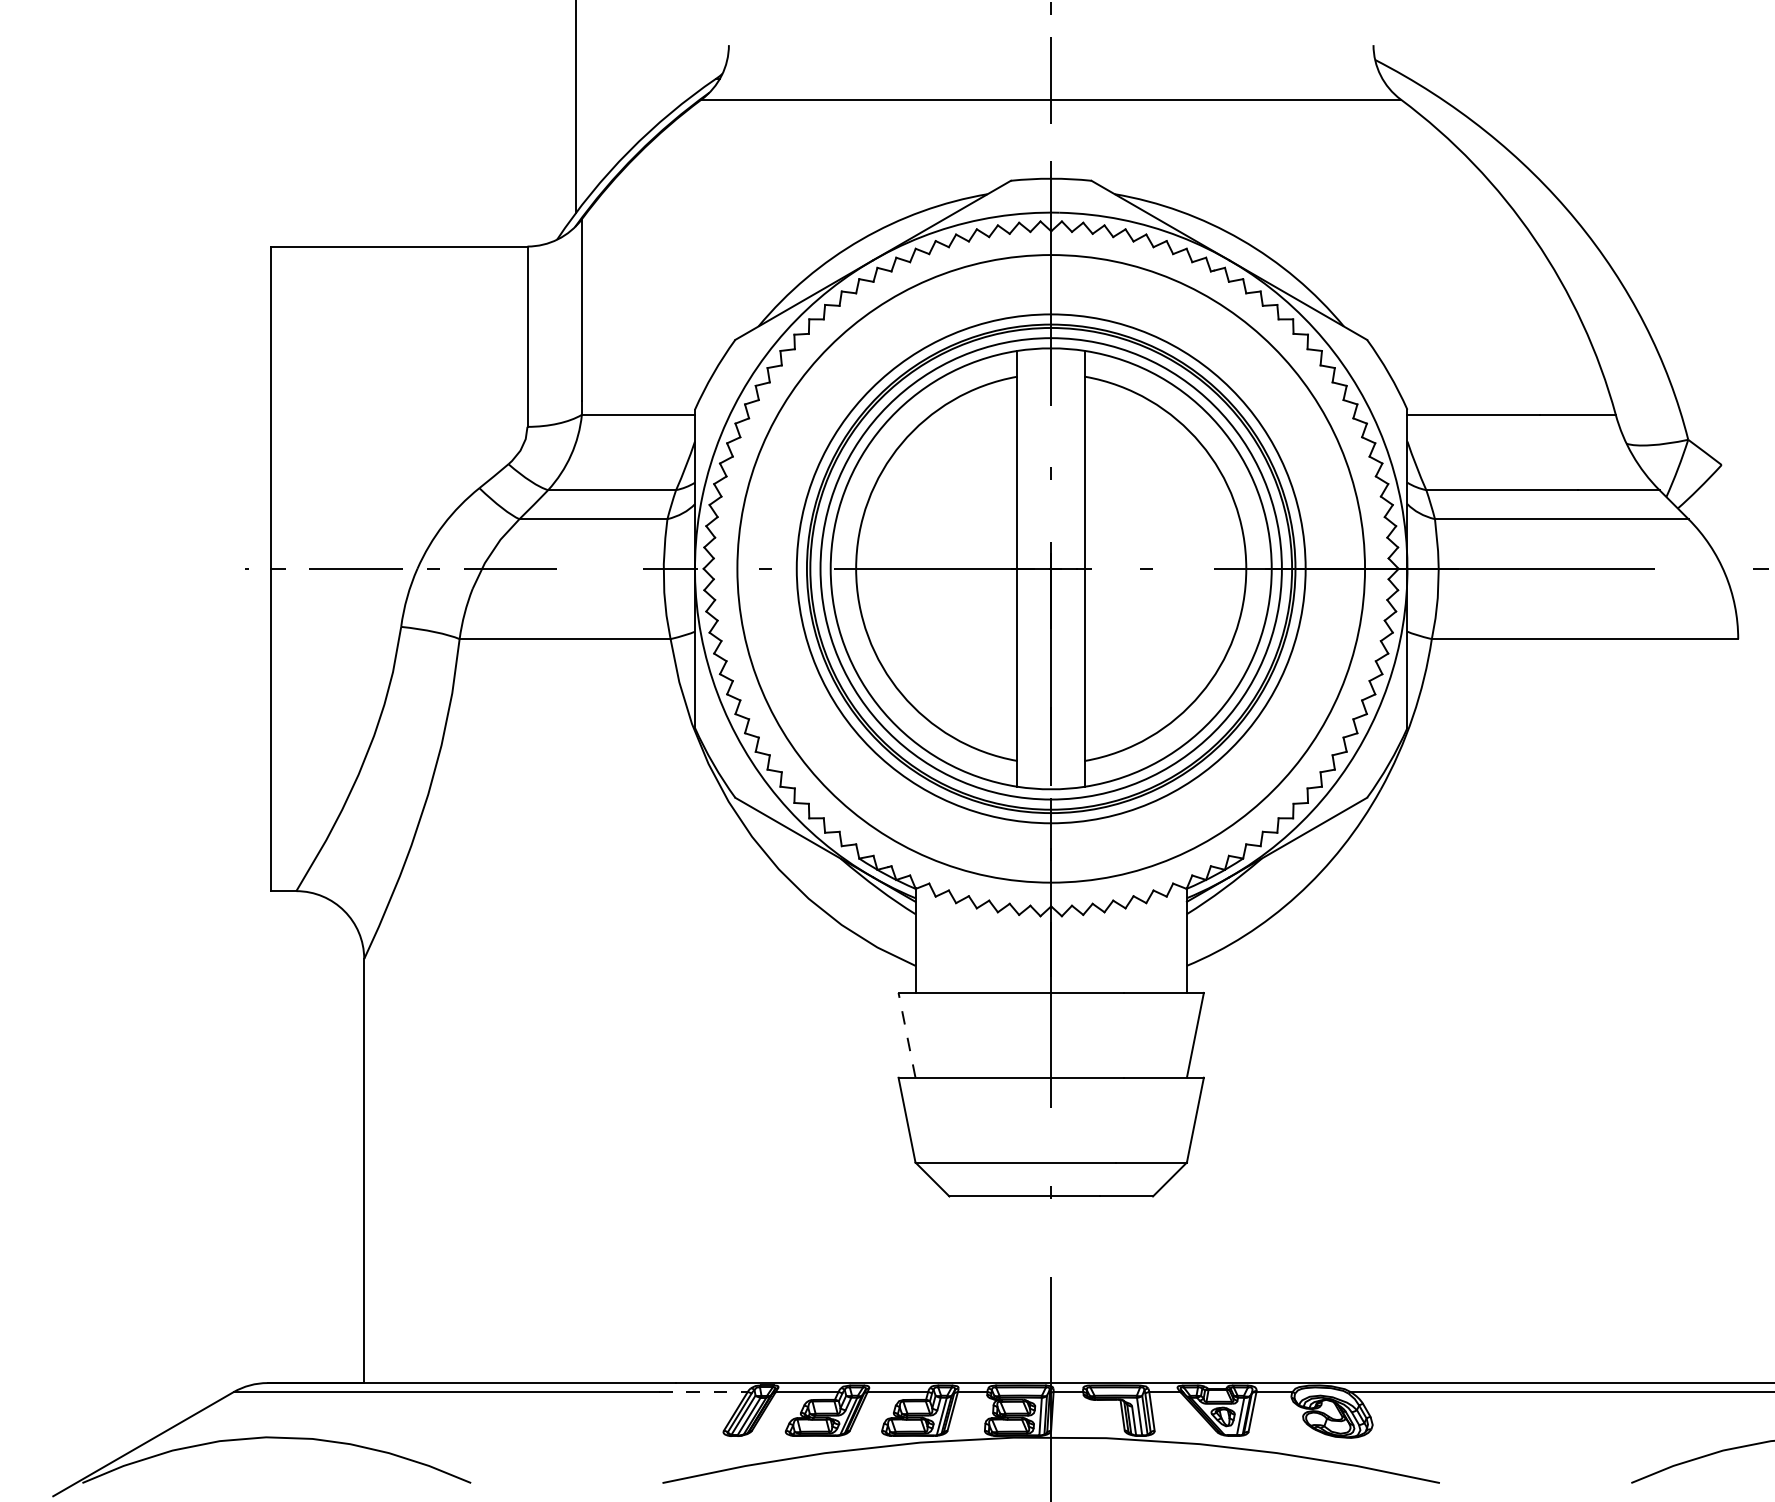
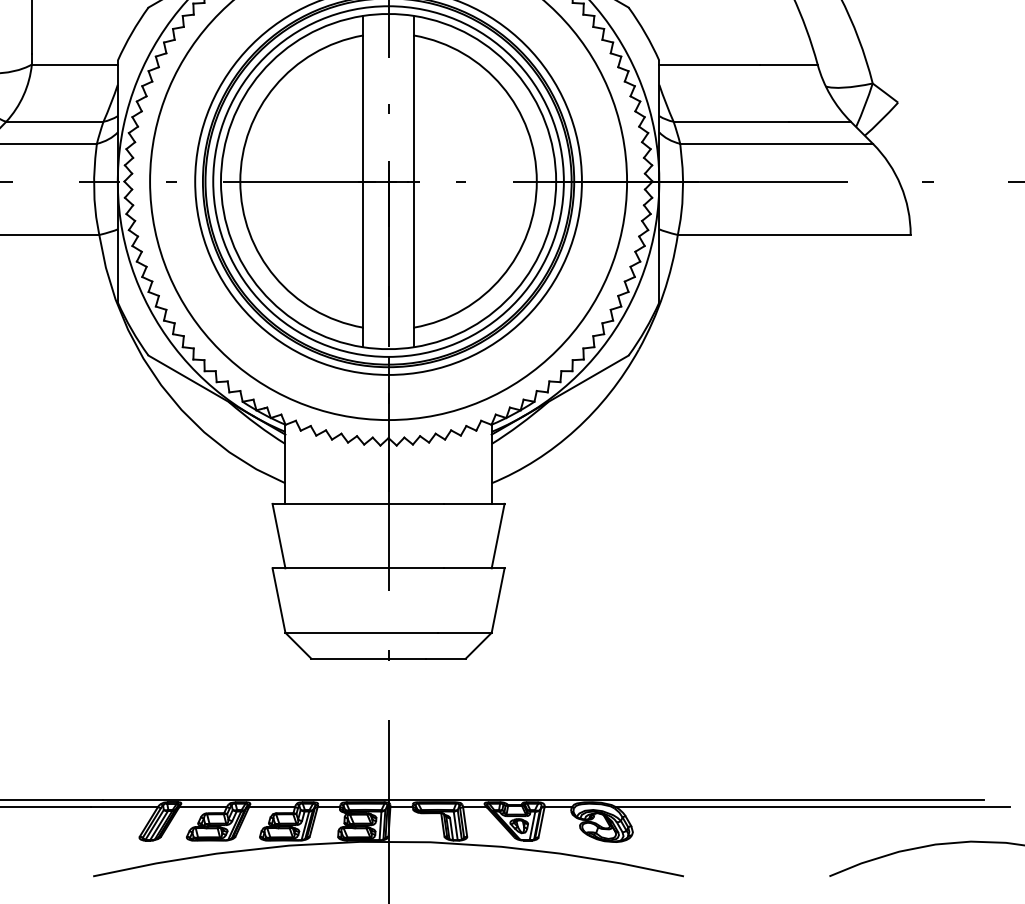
line: (906, 1034) -> (278, 535), dashed -> solid
line: (703, 1392) -> (124, 807), dashed -> solid

